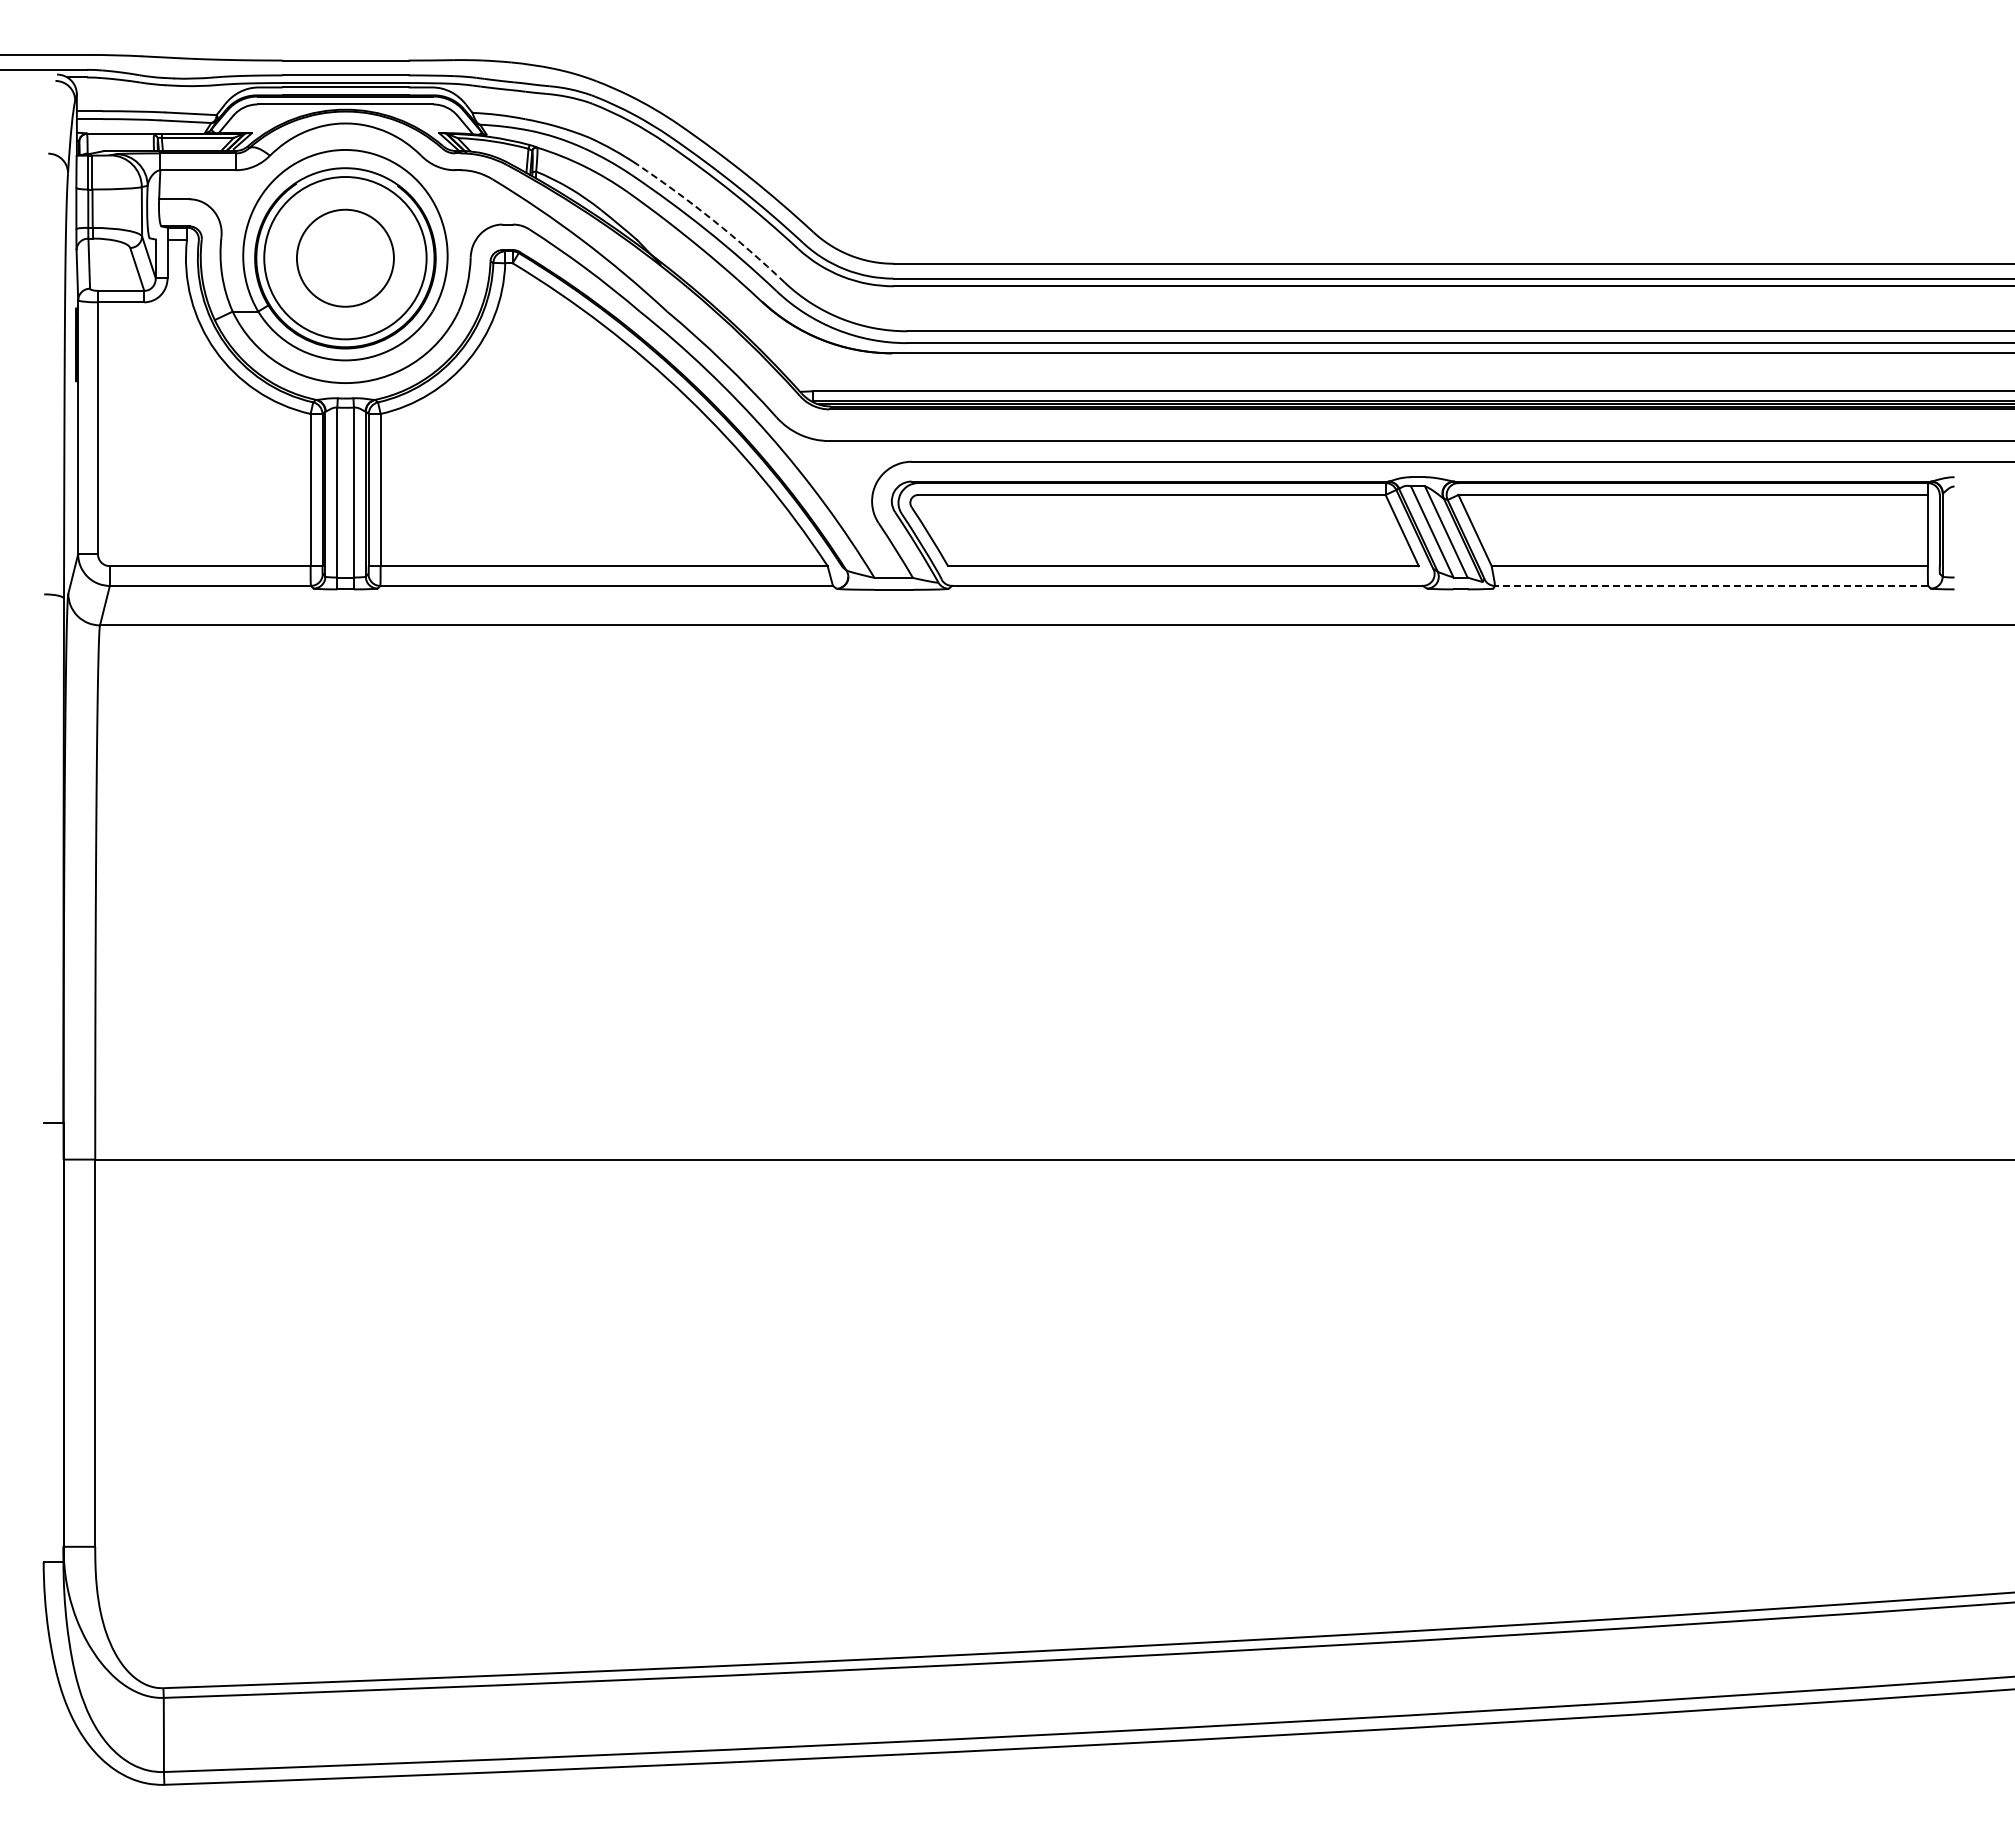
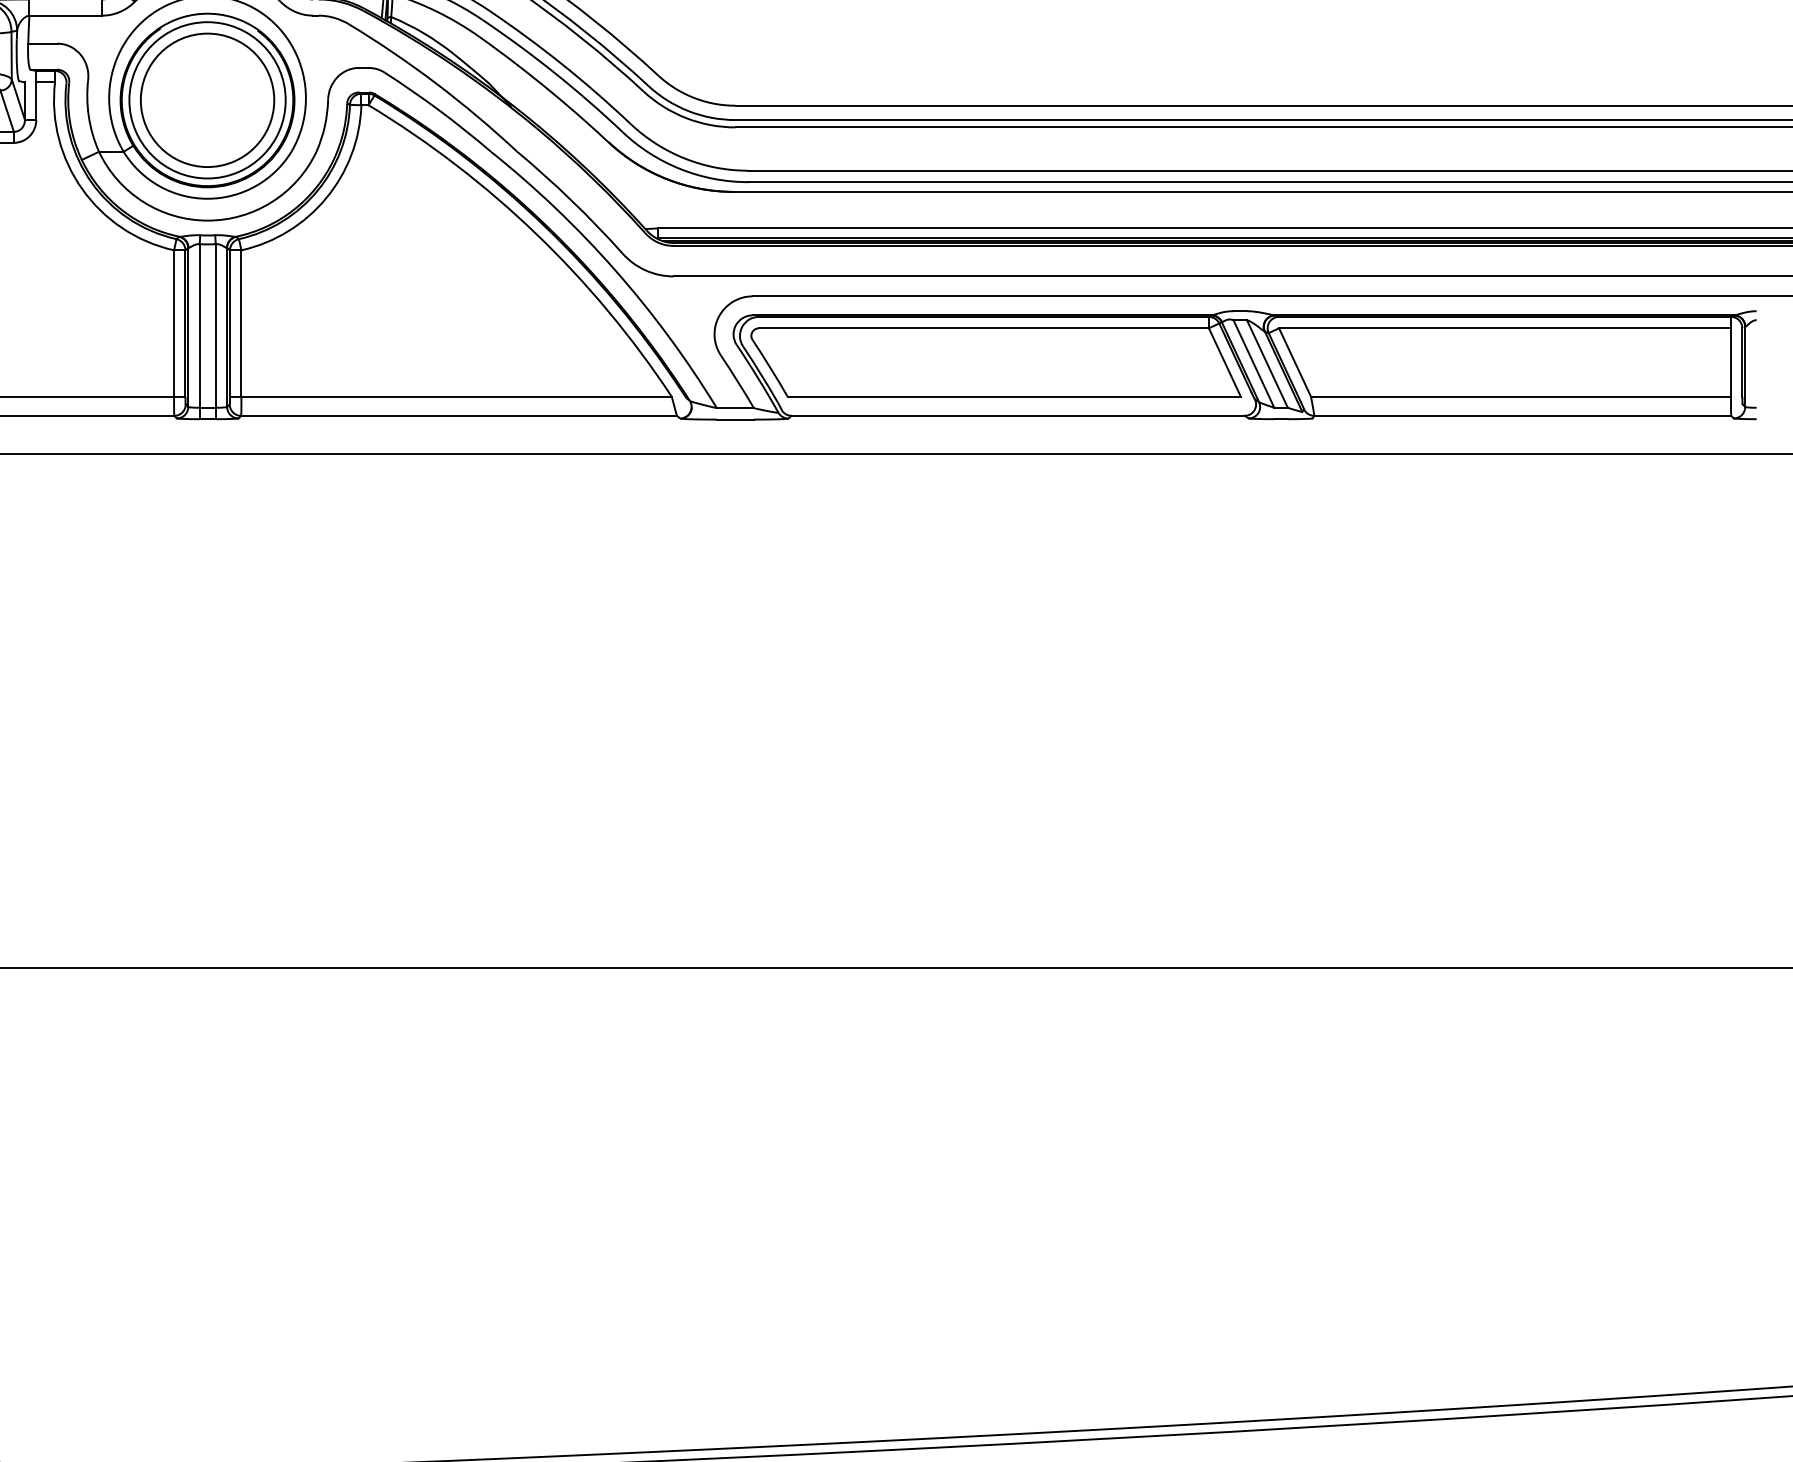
arc: (713, 220) -> (561, 64), dashed -> solid
circle: (345, 258) -> (207, 100), size x1.43
line: (1711, 585) -> (1522, 415), dashed -> solid

